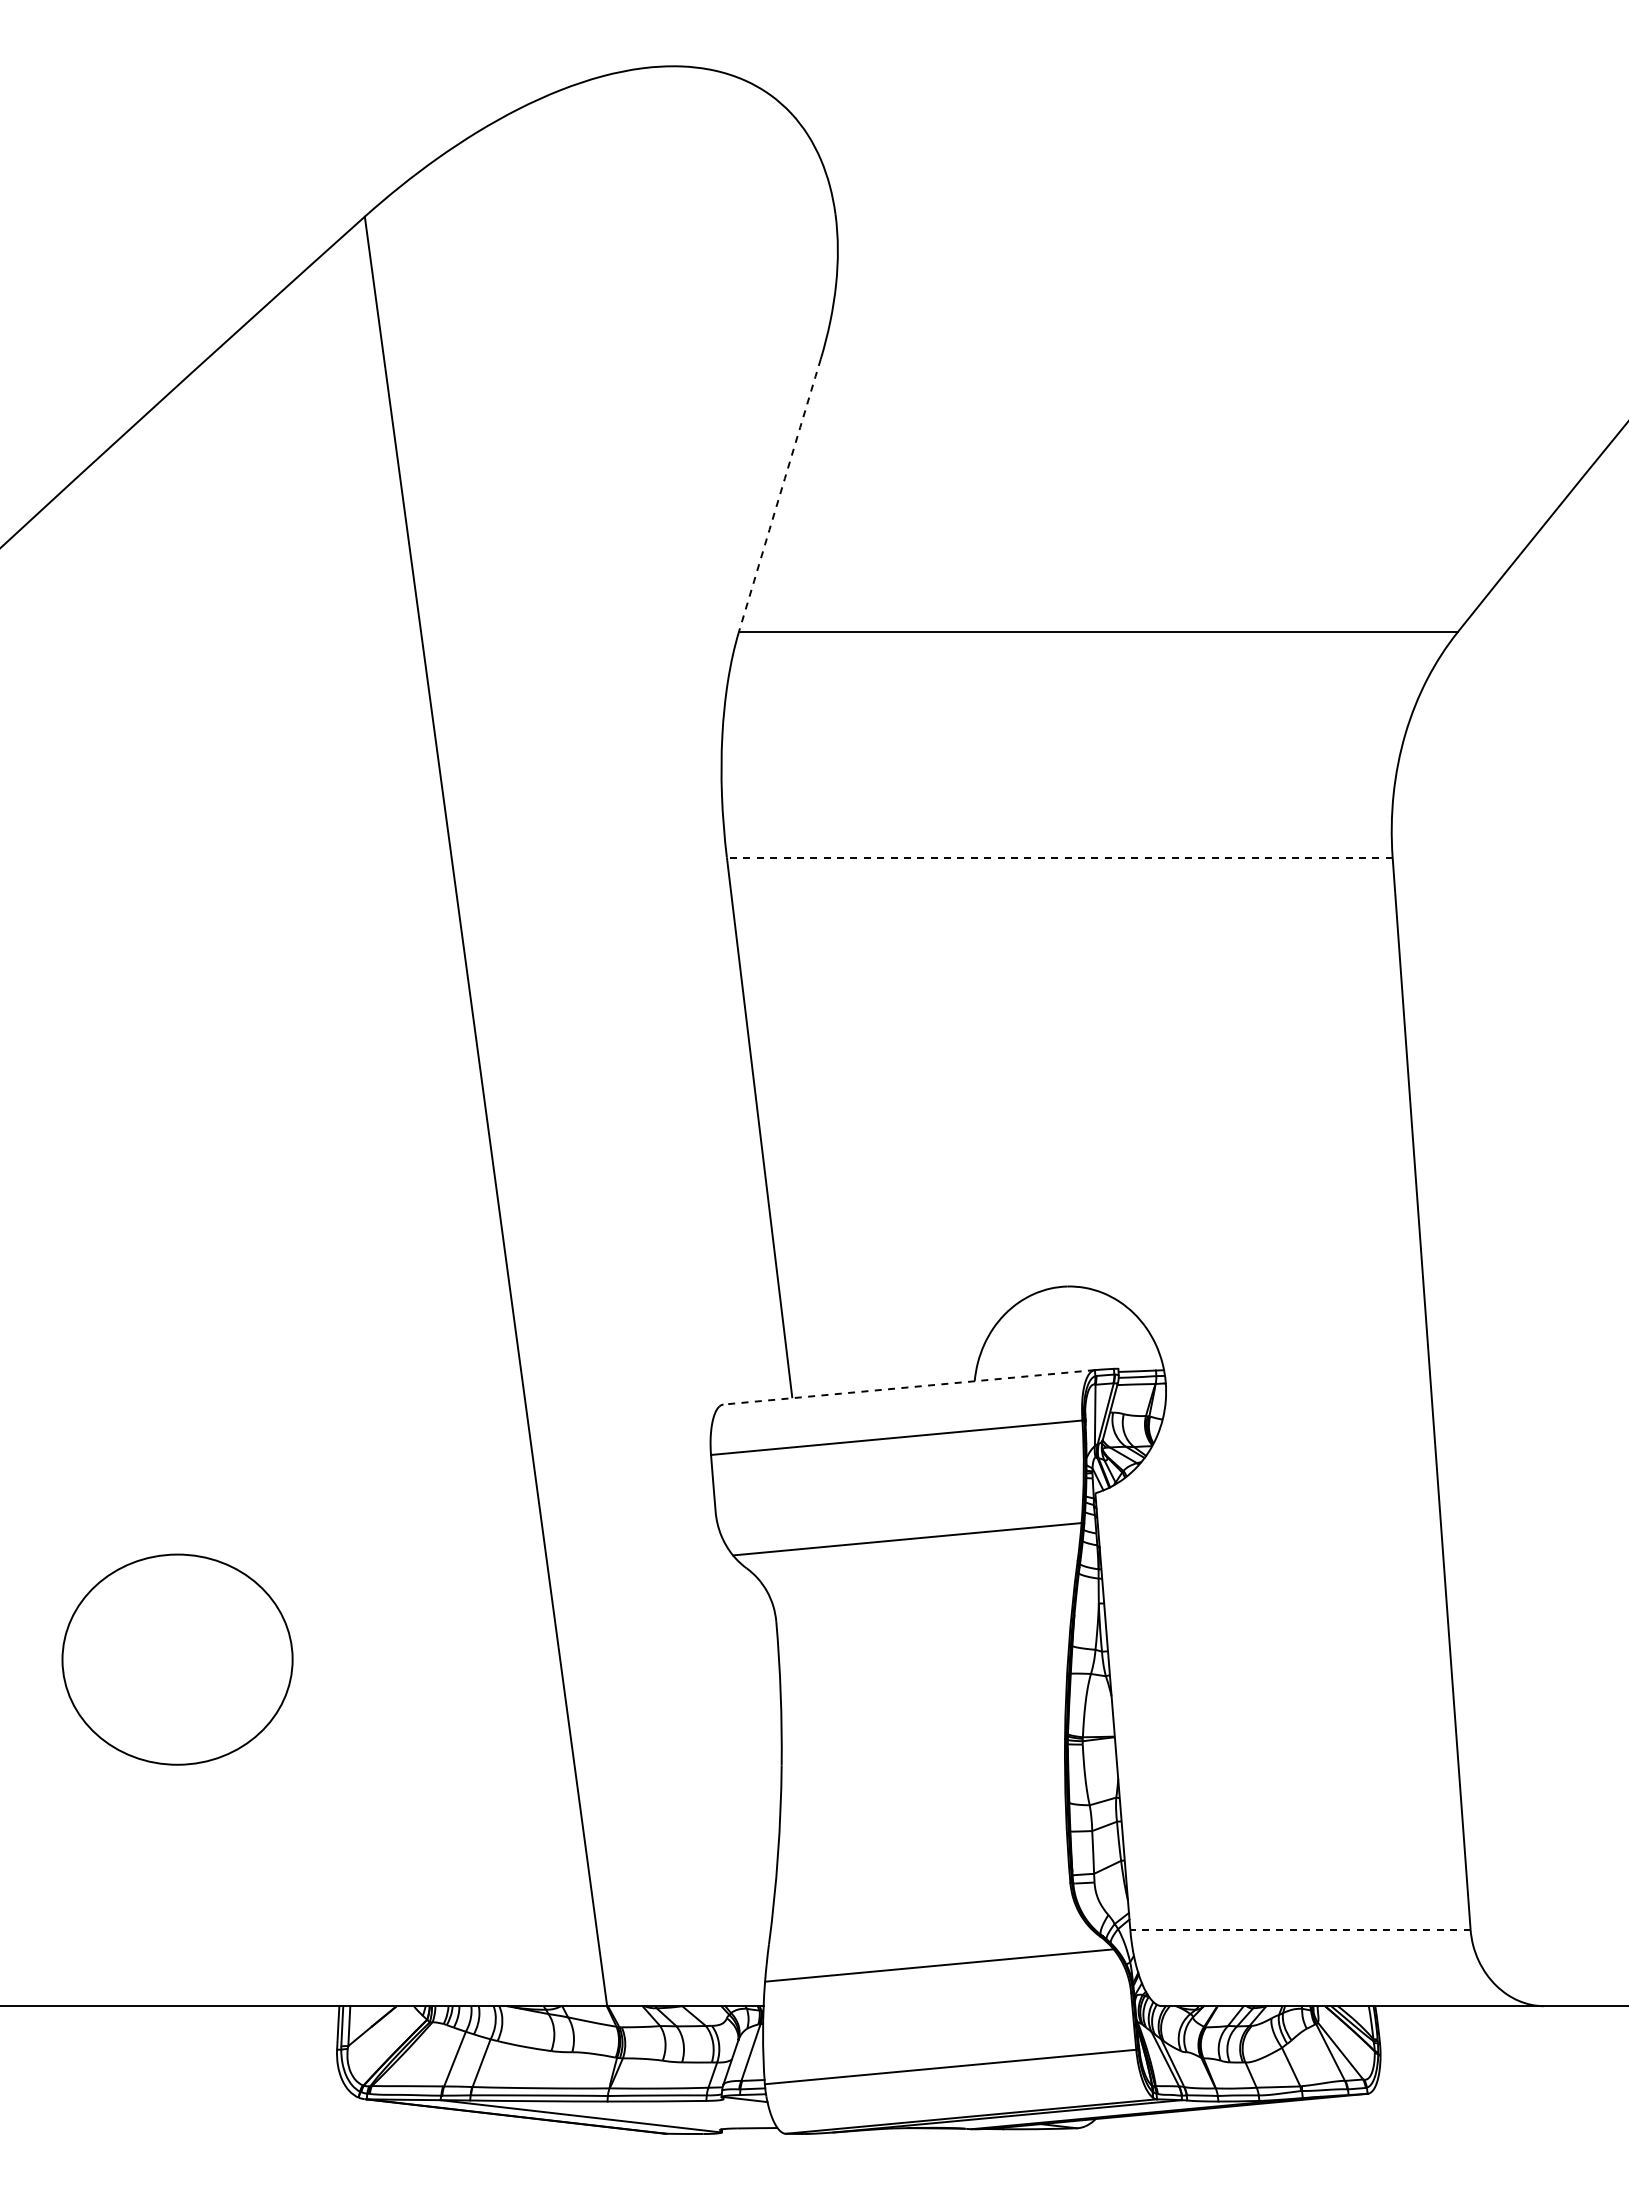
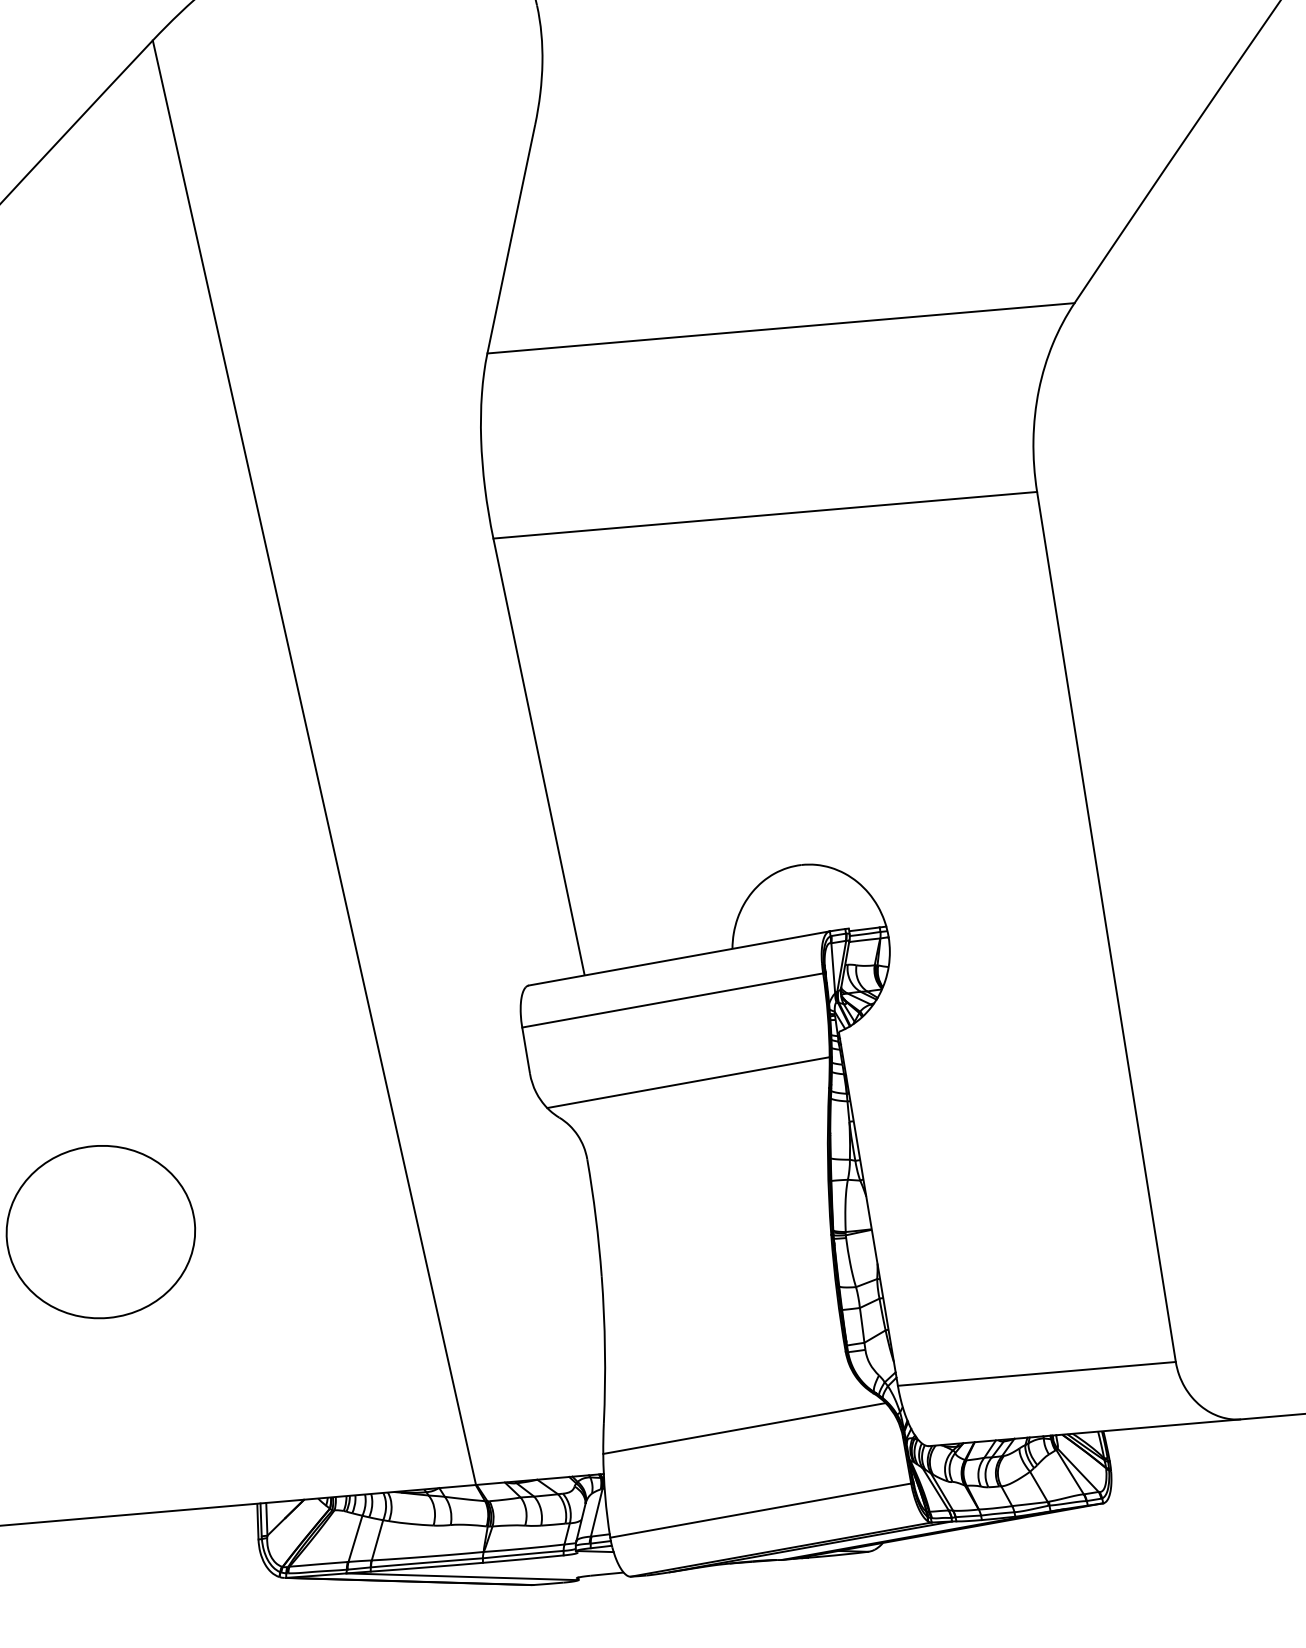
arc: (779, 495) -> (511, 239), dashed -> solid
line: (1059, 857) -> (765, 515), dashed -> solid
line: (908, 1387) -> (678, 958), dashed -> solid
line: (1299, 1929) -> (1036, 1373), dashed -> solid

